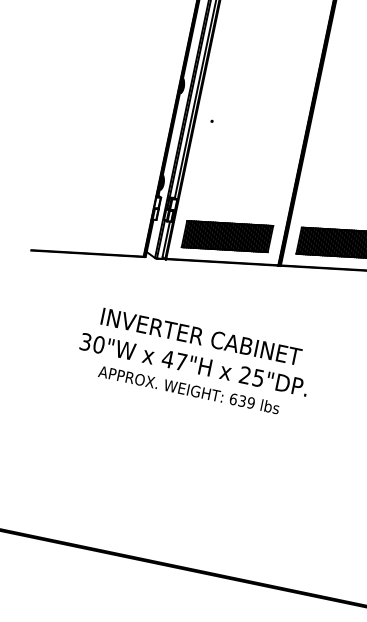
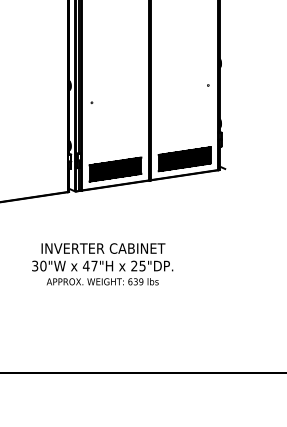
text: (194, 362) -> (102, 264), moved

